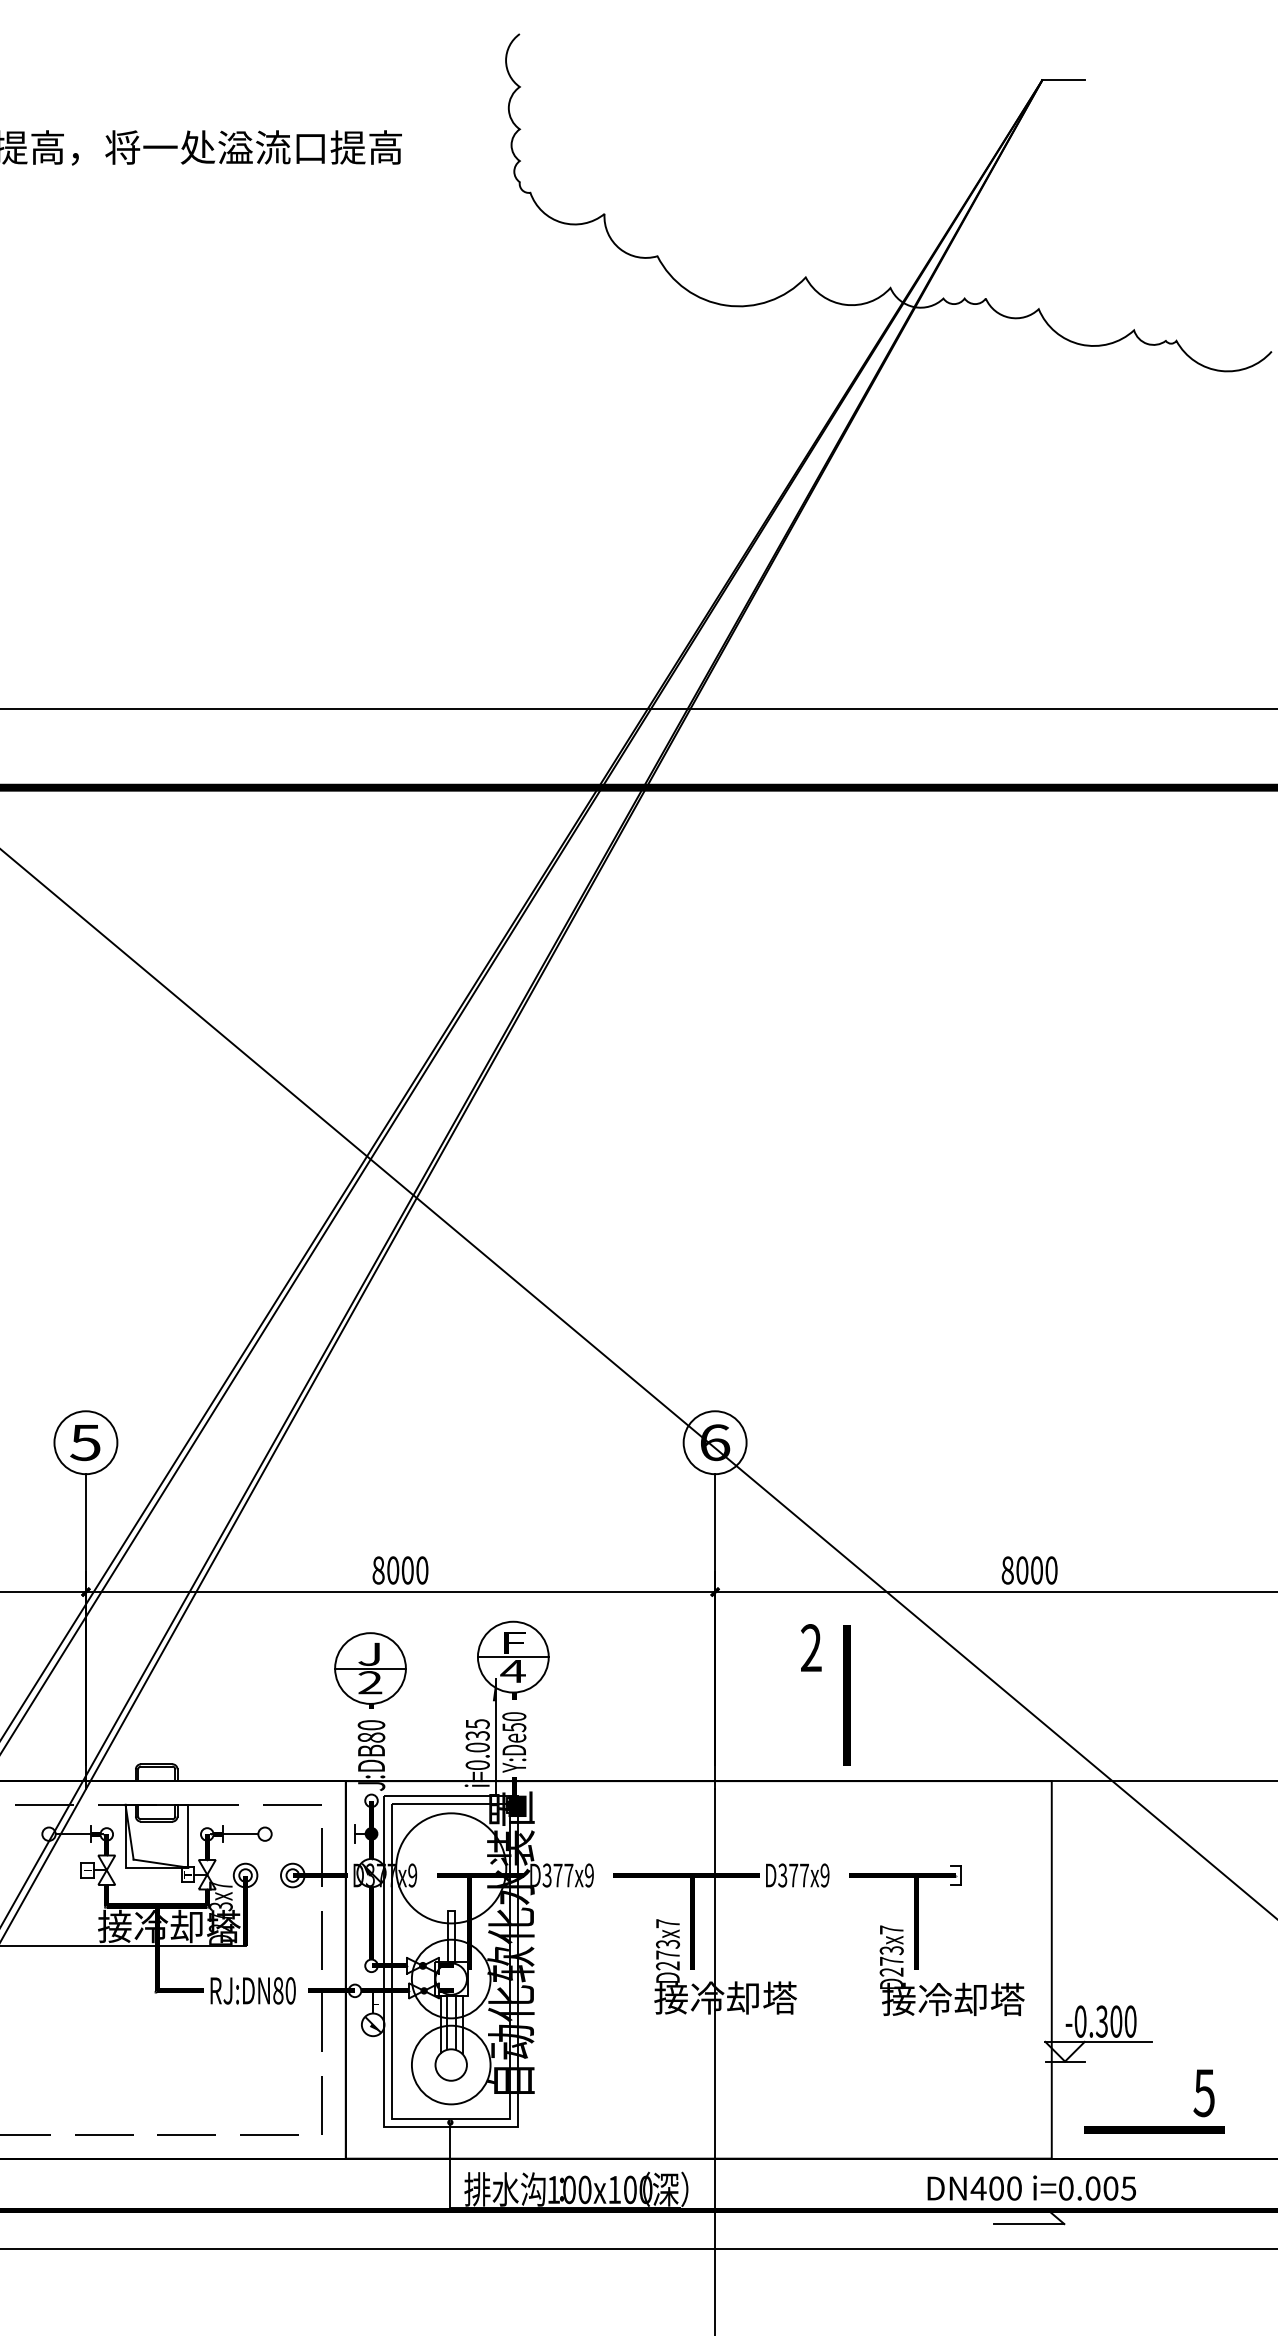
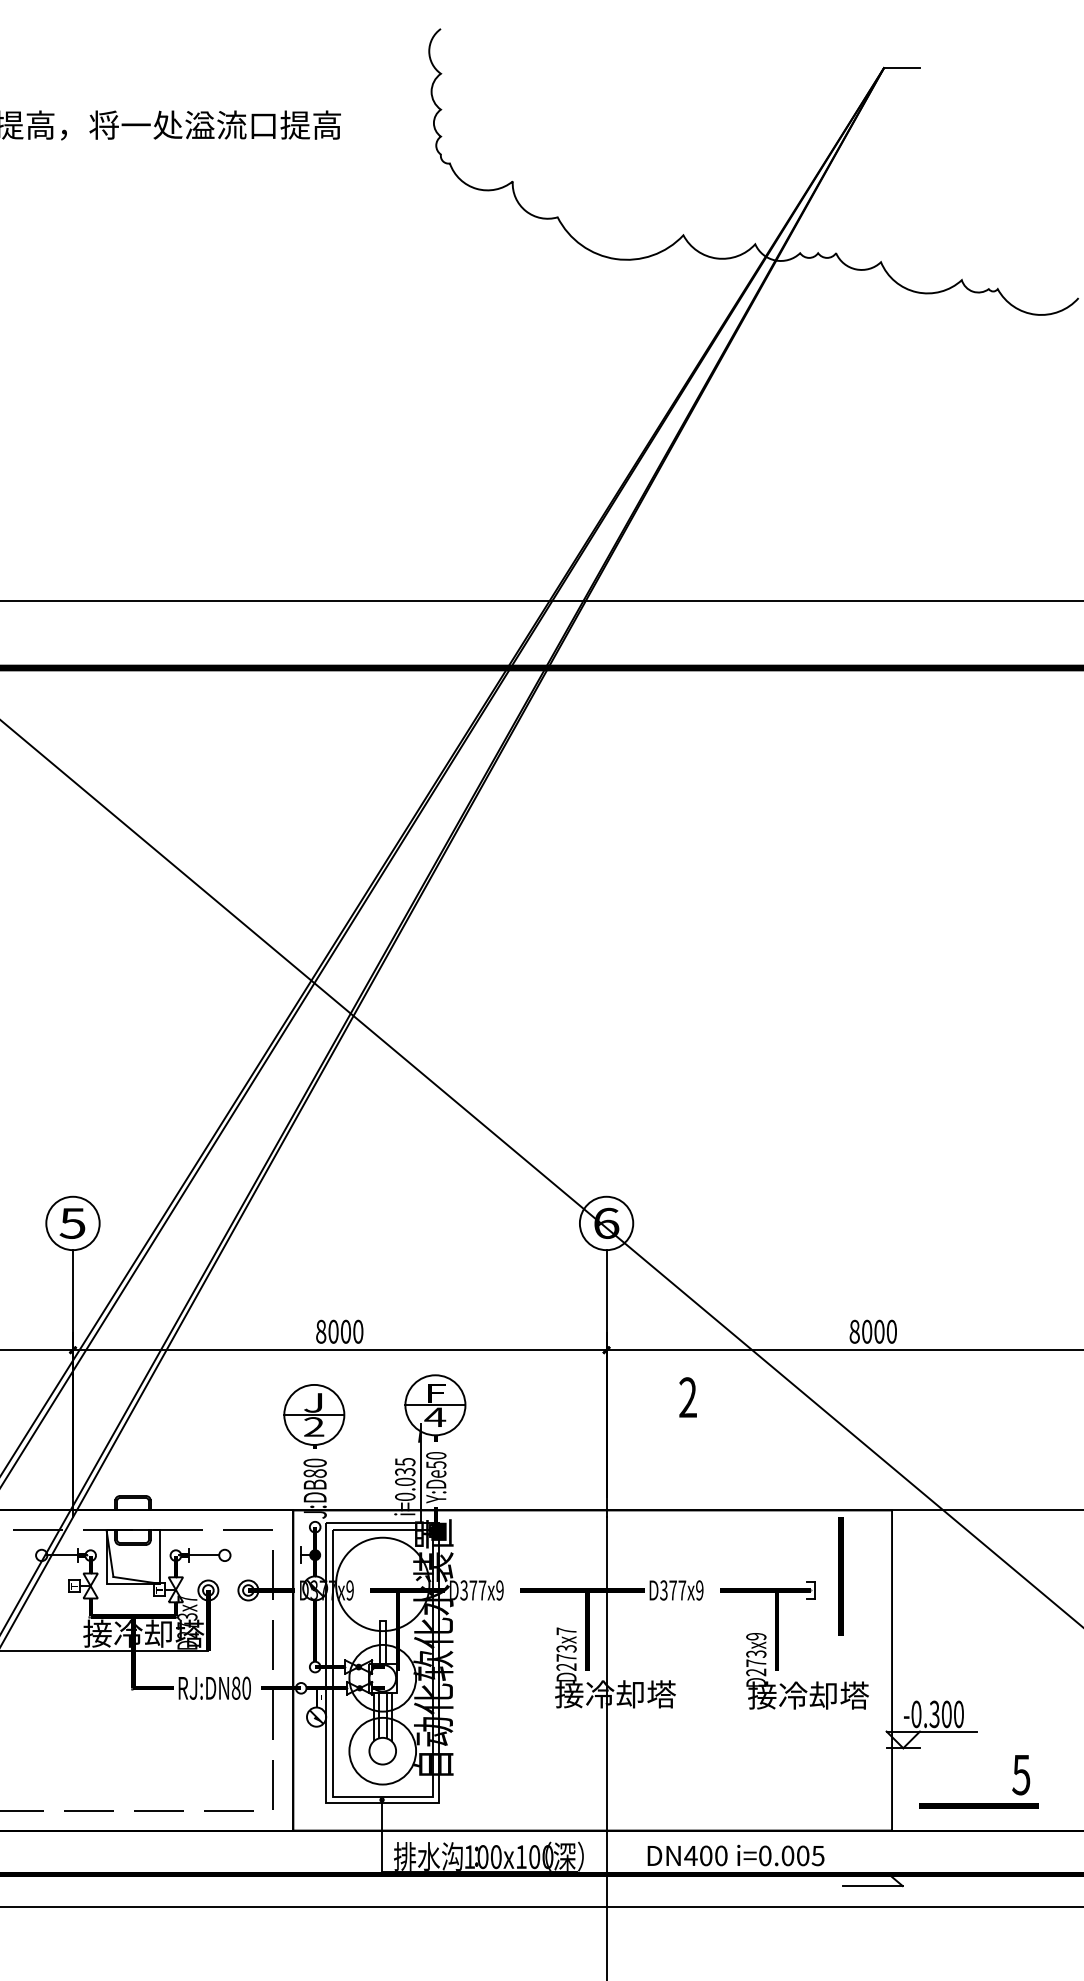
line: (846, 1695) -> (840, 1576), moved
text: (891, 1929) -> (756, 1636), D273x7 -> D273x9
text: (1031, 2187) -> (735, 1855), moved

